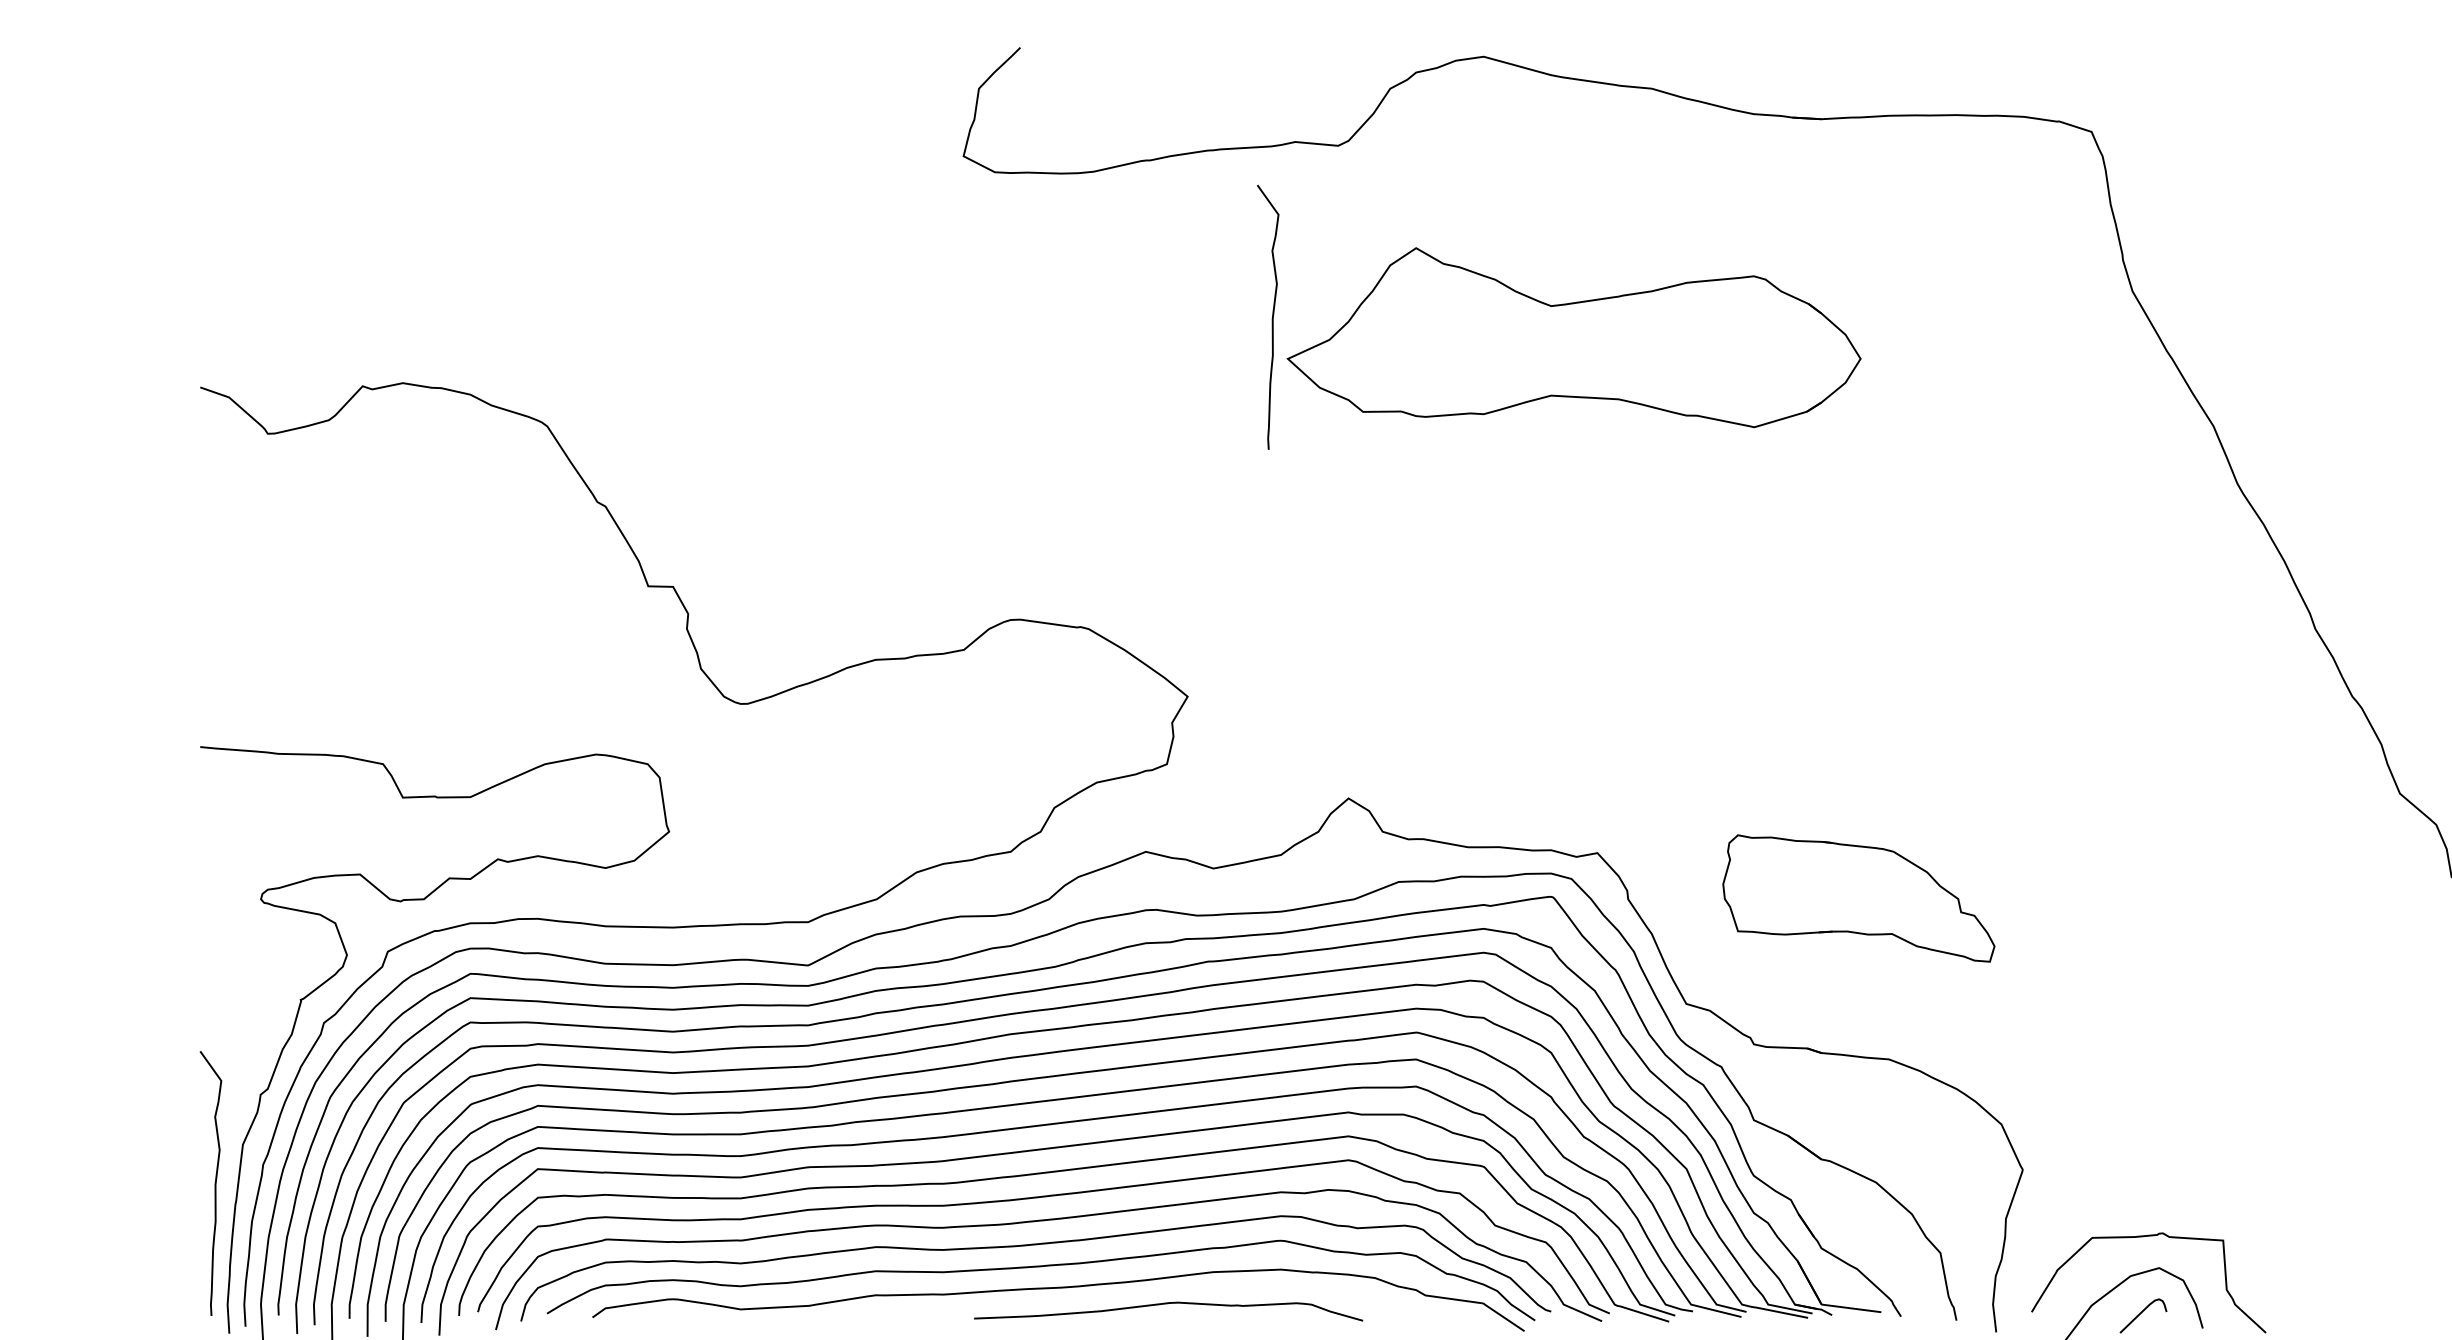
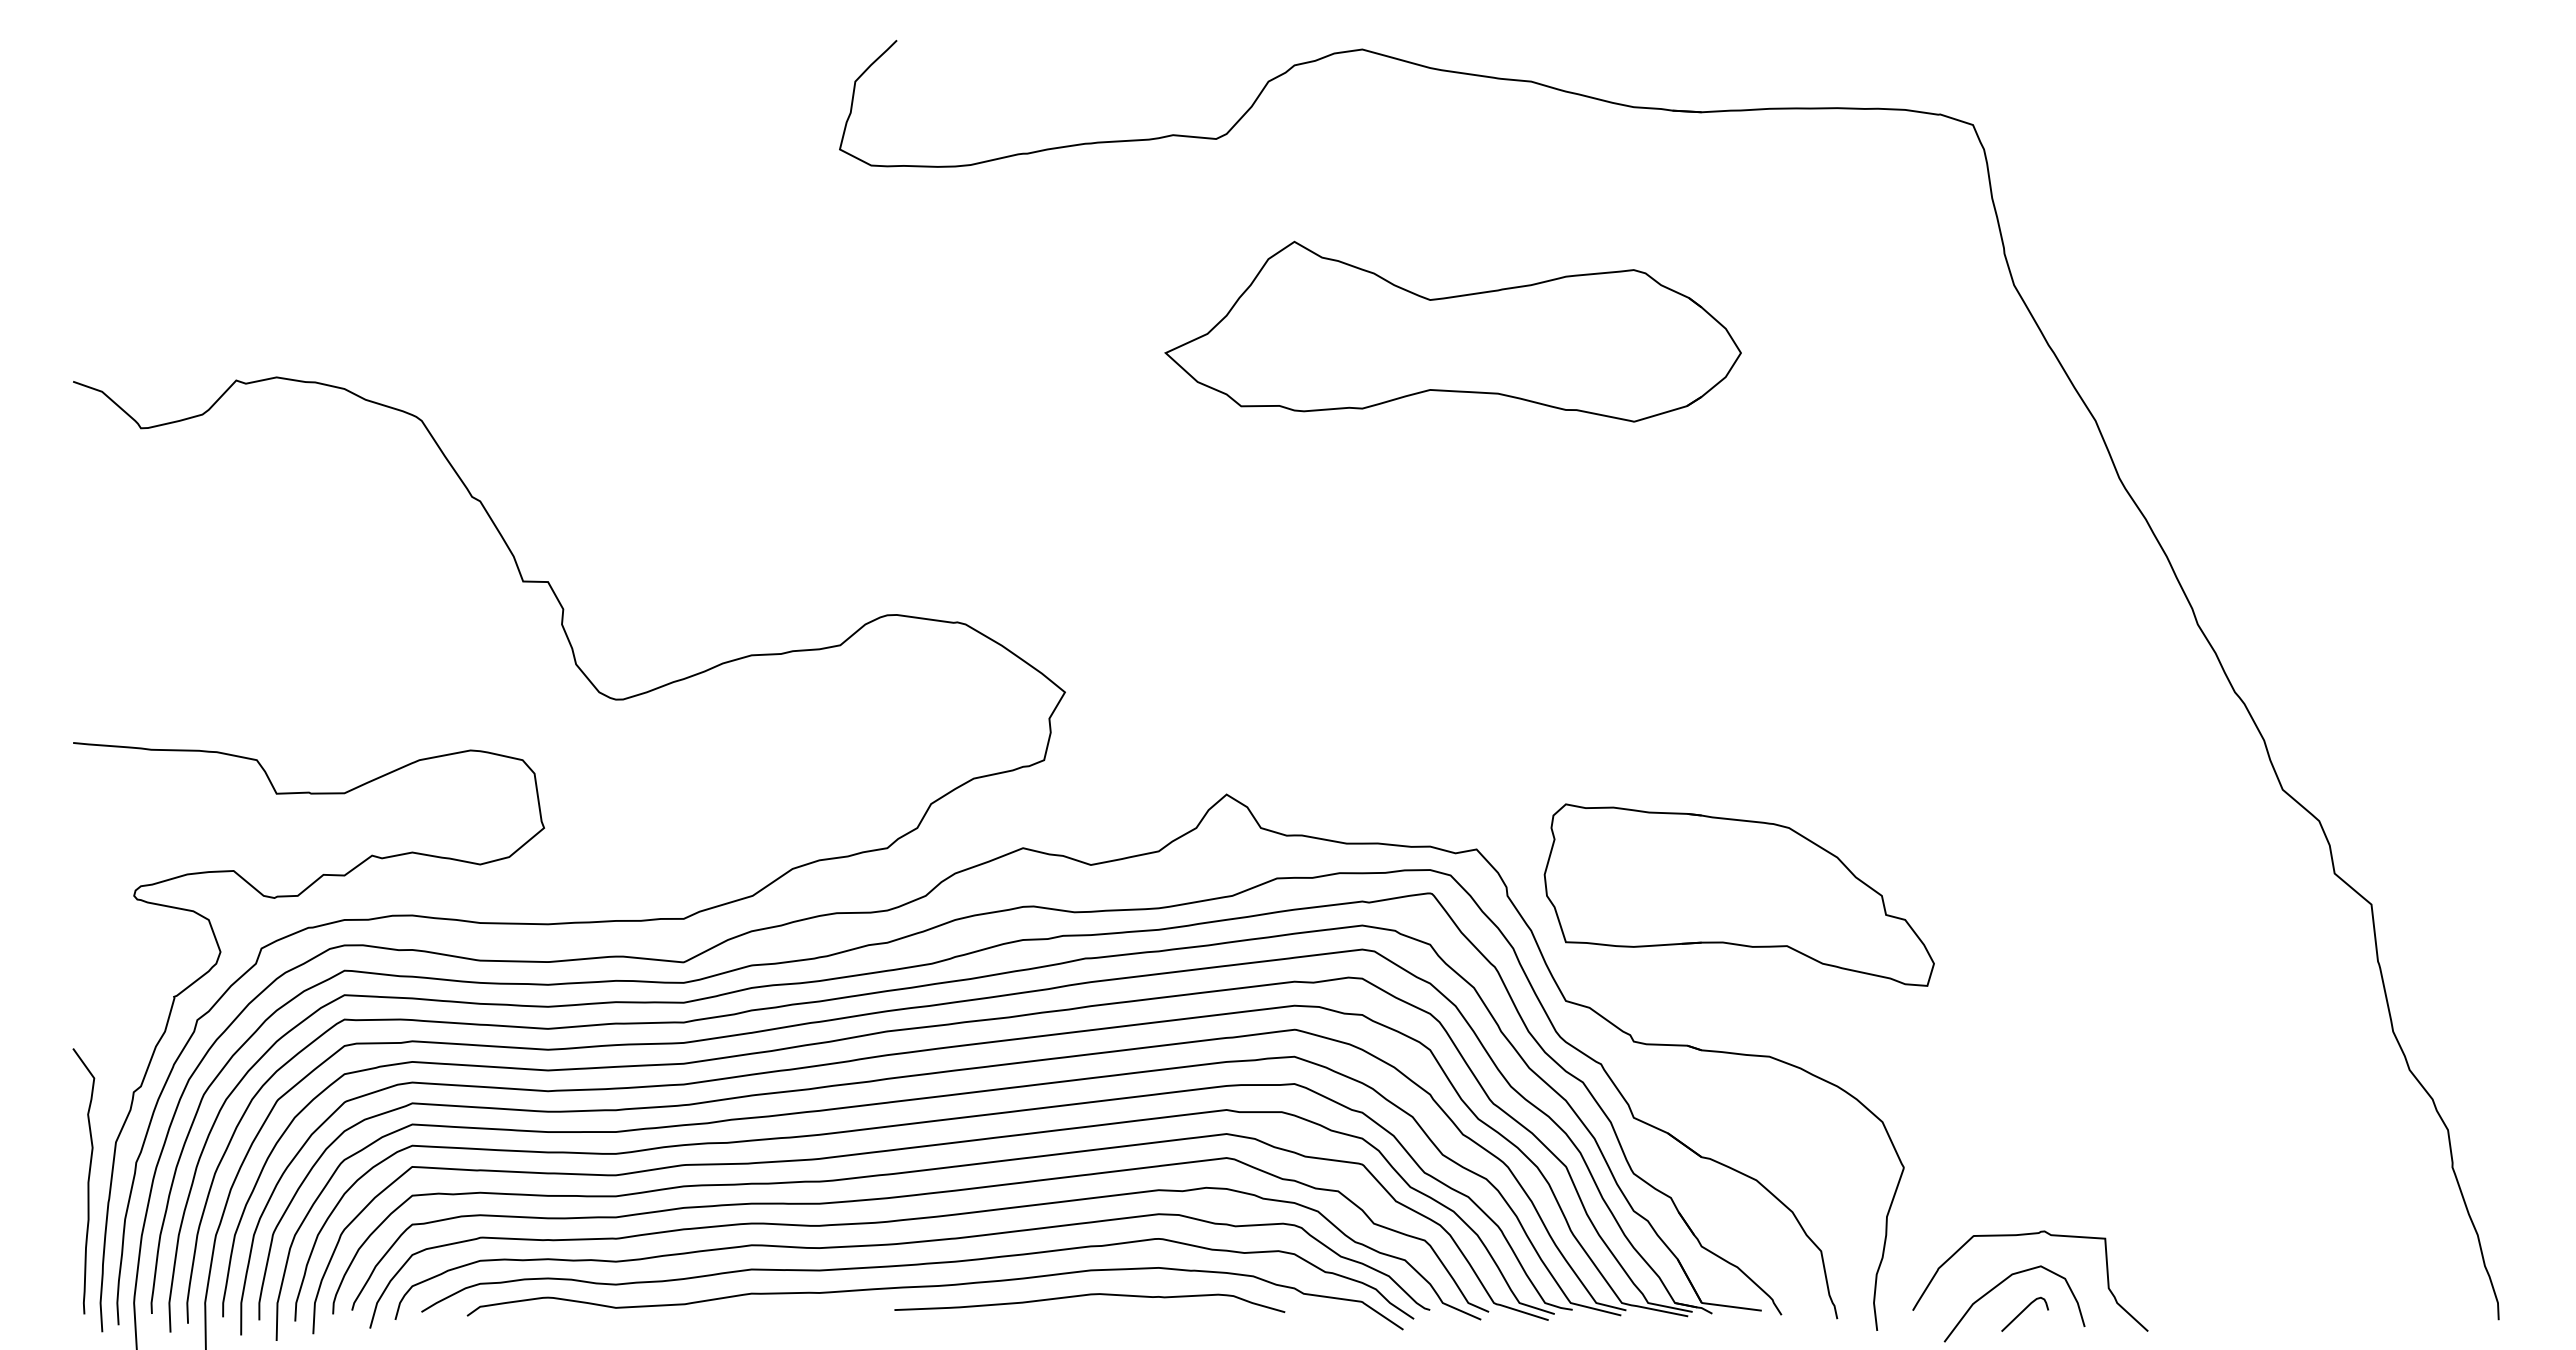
curve: (1271, 317) -> (1149, 311), removed
part: (1858, 897) -> (1738, 894), size x1.43
curve: (1168, 1304) -> (1089, 1295), moved

